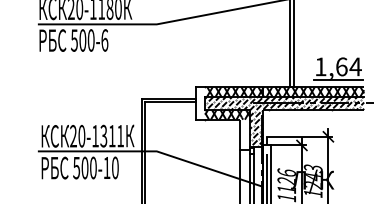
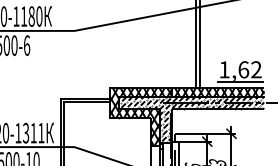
text: (355, 66) -> (256, 69), 1,64 -> 1,62
hatch: (200, 103) -> (114, 103), added
hatch: (245, 134) -> (155, 131), added

